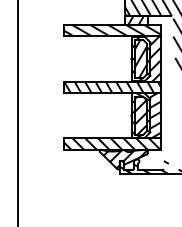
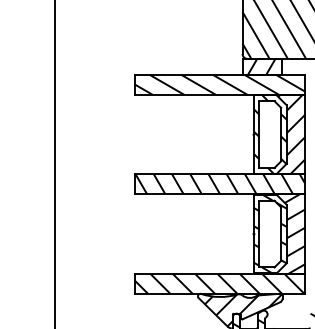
hatch: (140, 59) -> (269, 135), removed
hatch: (140, 115) -> (269, 233), removed

